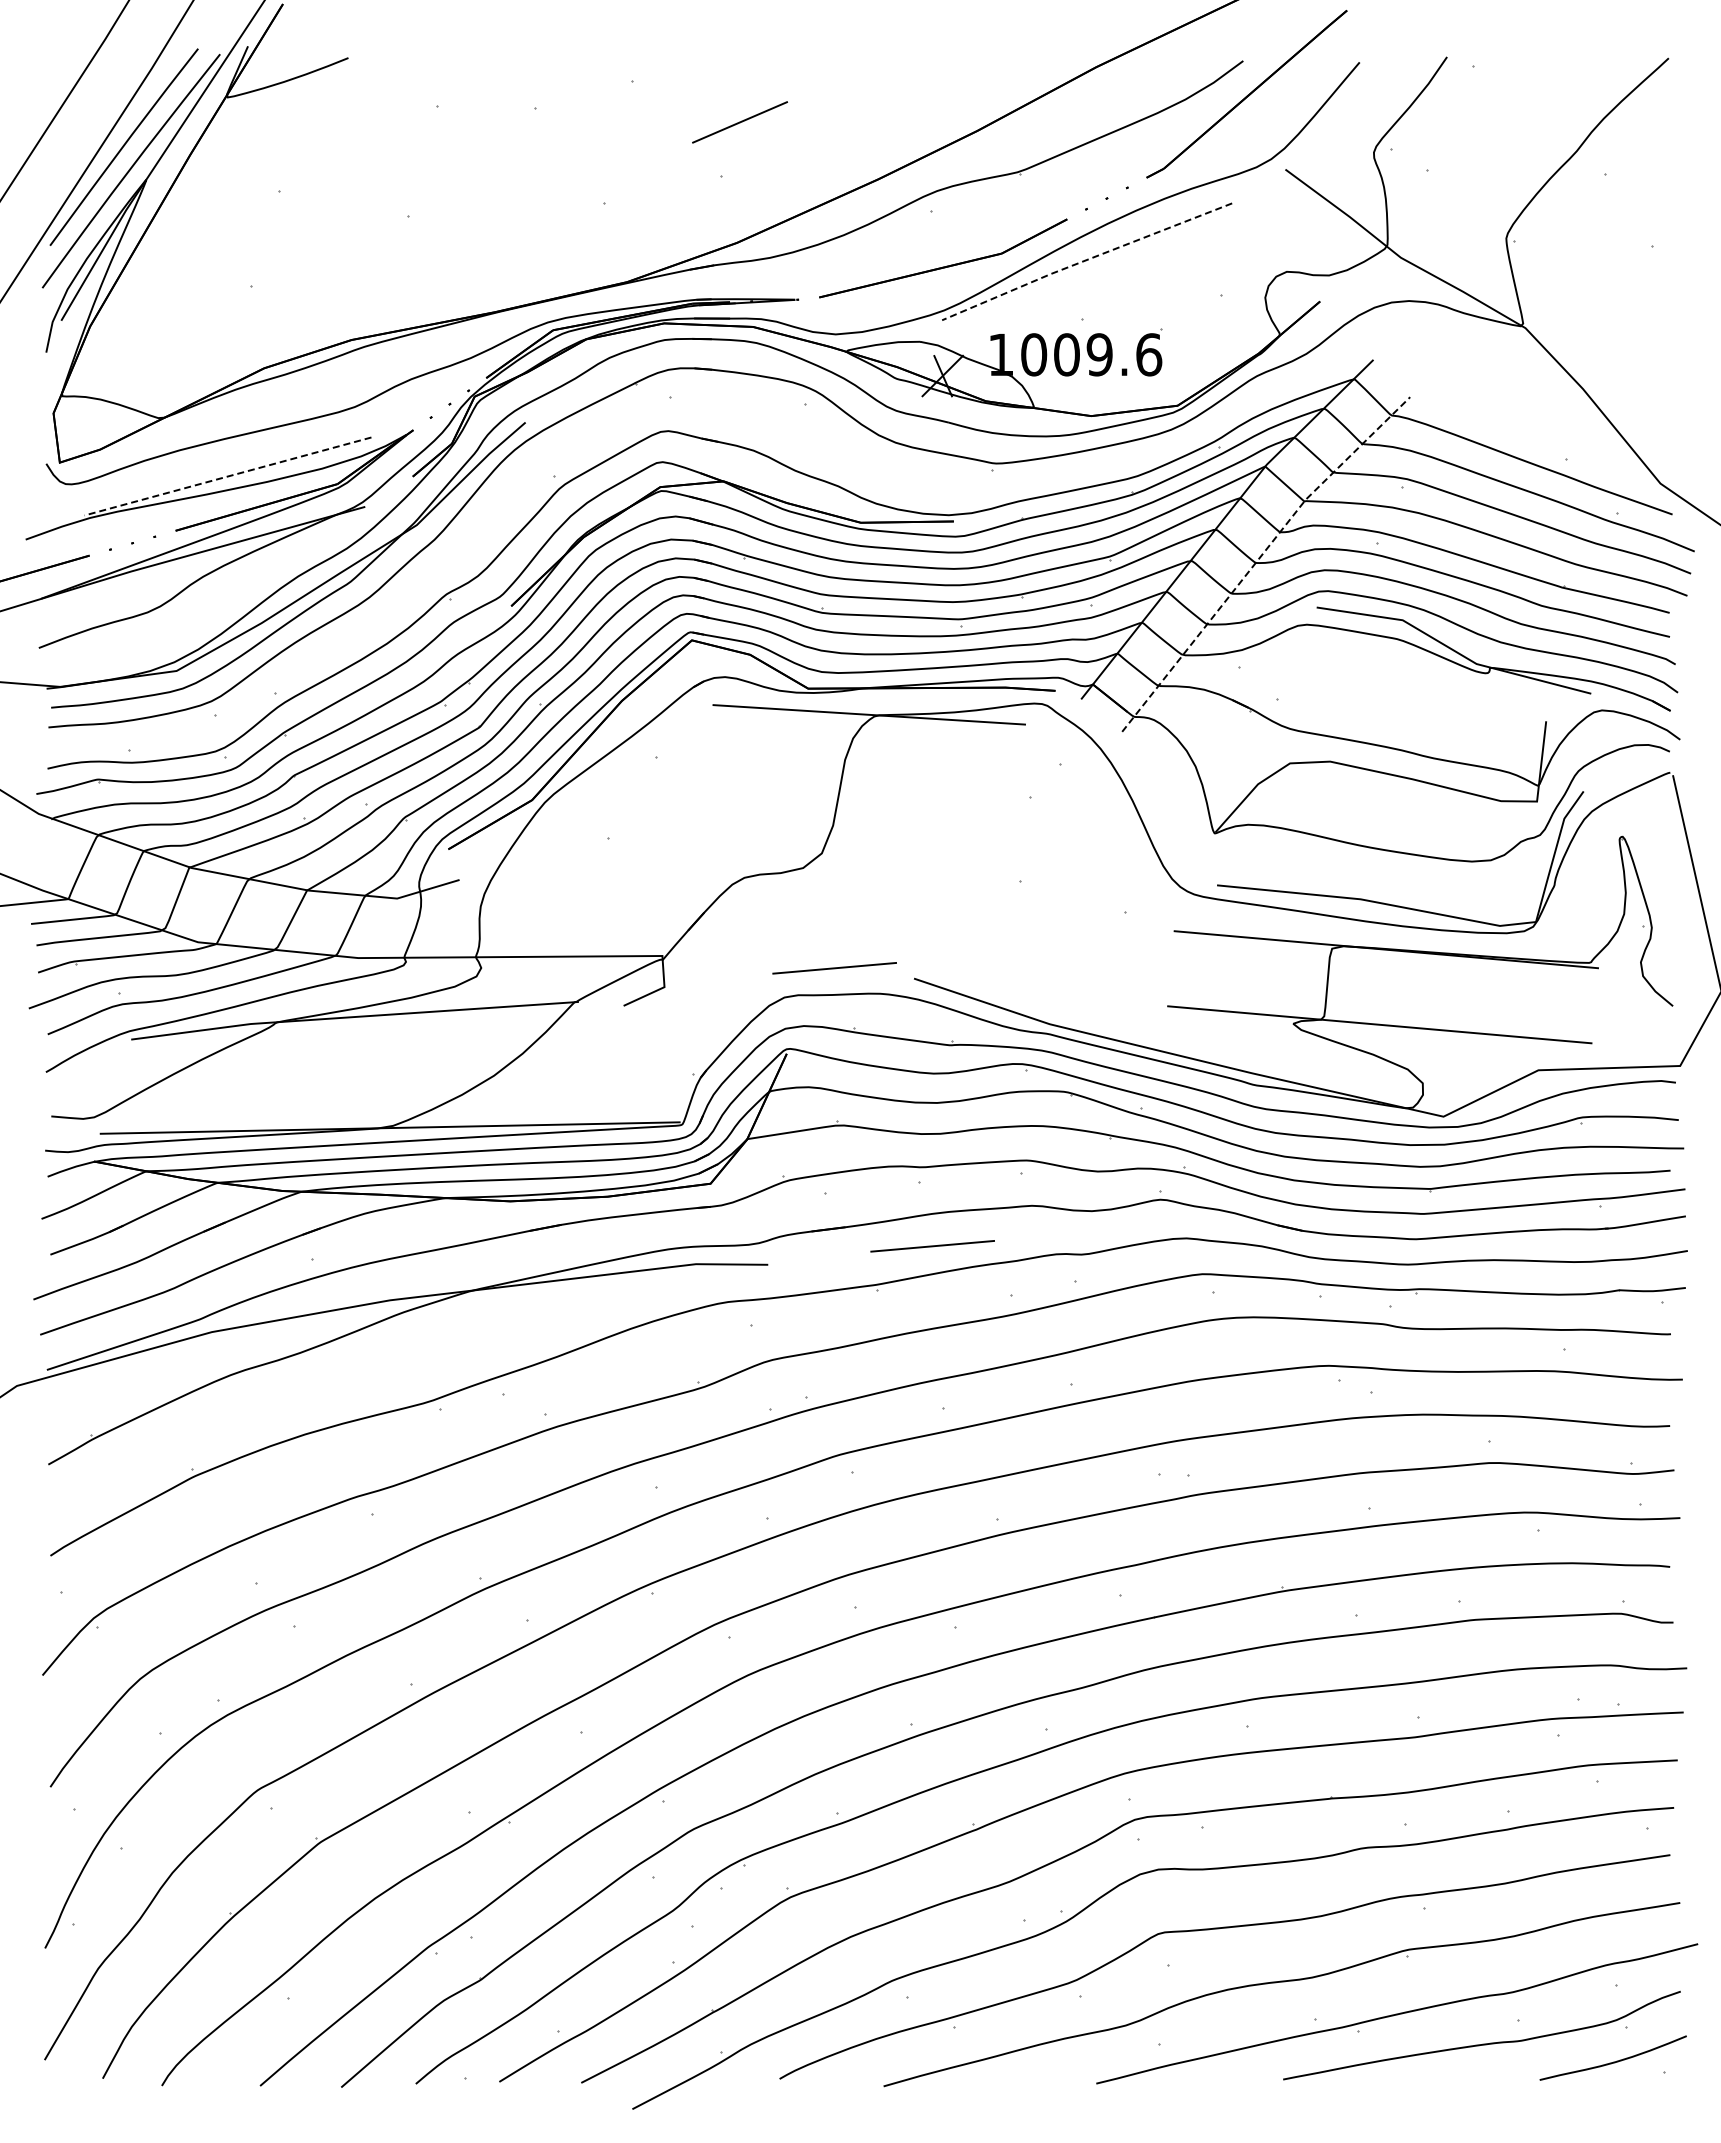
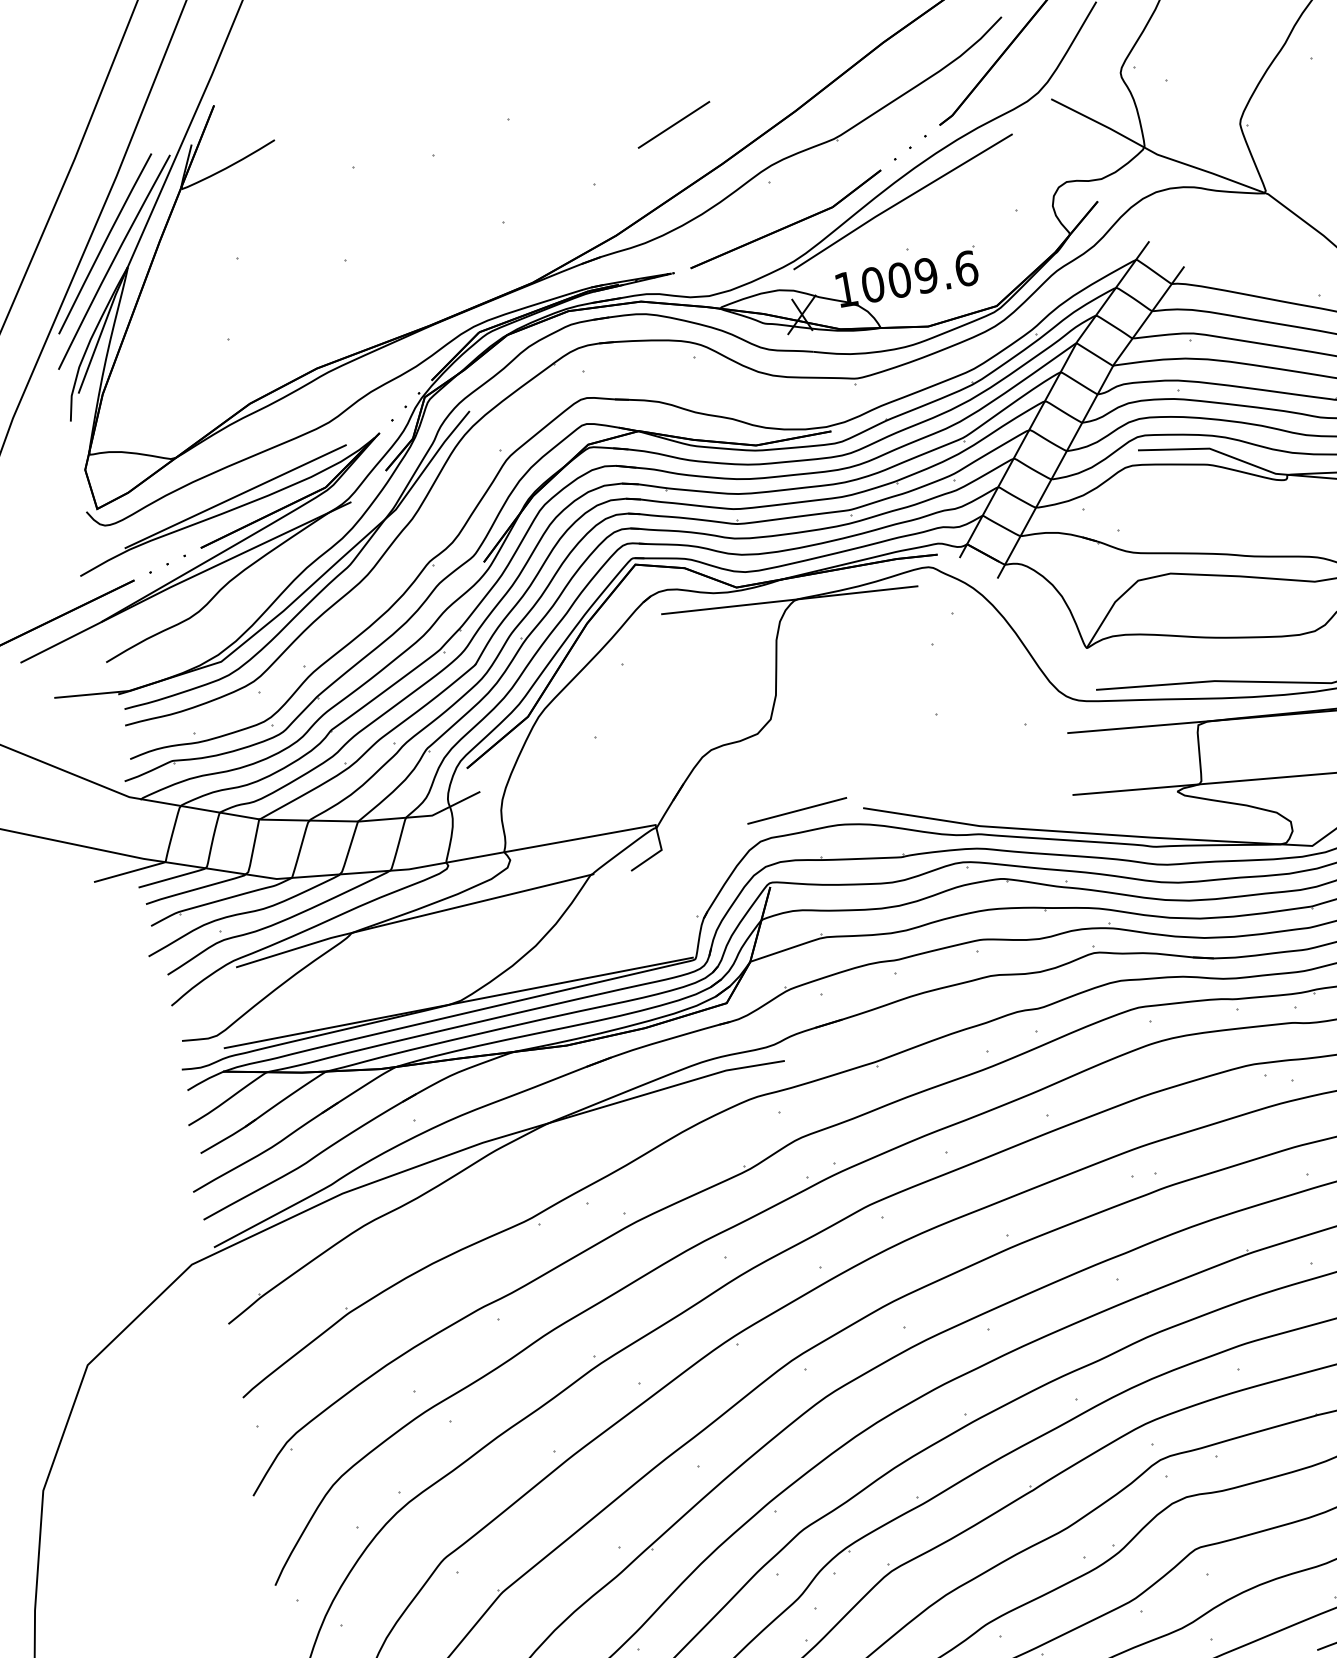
line: (739, 122) -> (673, 125), moved
line: (1085, 260) -> (901, 201), dashed -> solid
line: (228, 476) -> (236, 496), dashed -> solid
line: (1260, 557) -> (1085, 417), dashed -> solid
line: (932, 1246) -> (915, 1023), removed

